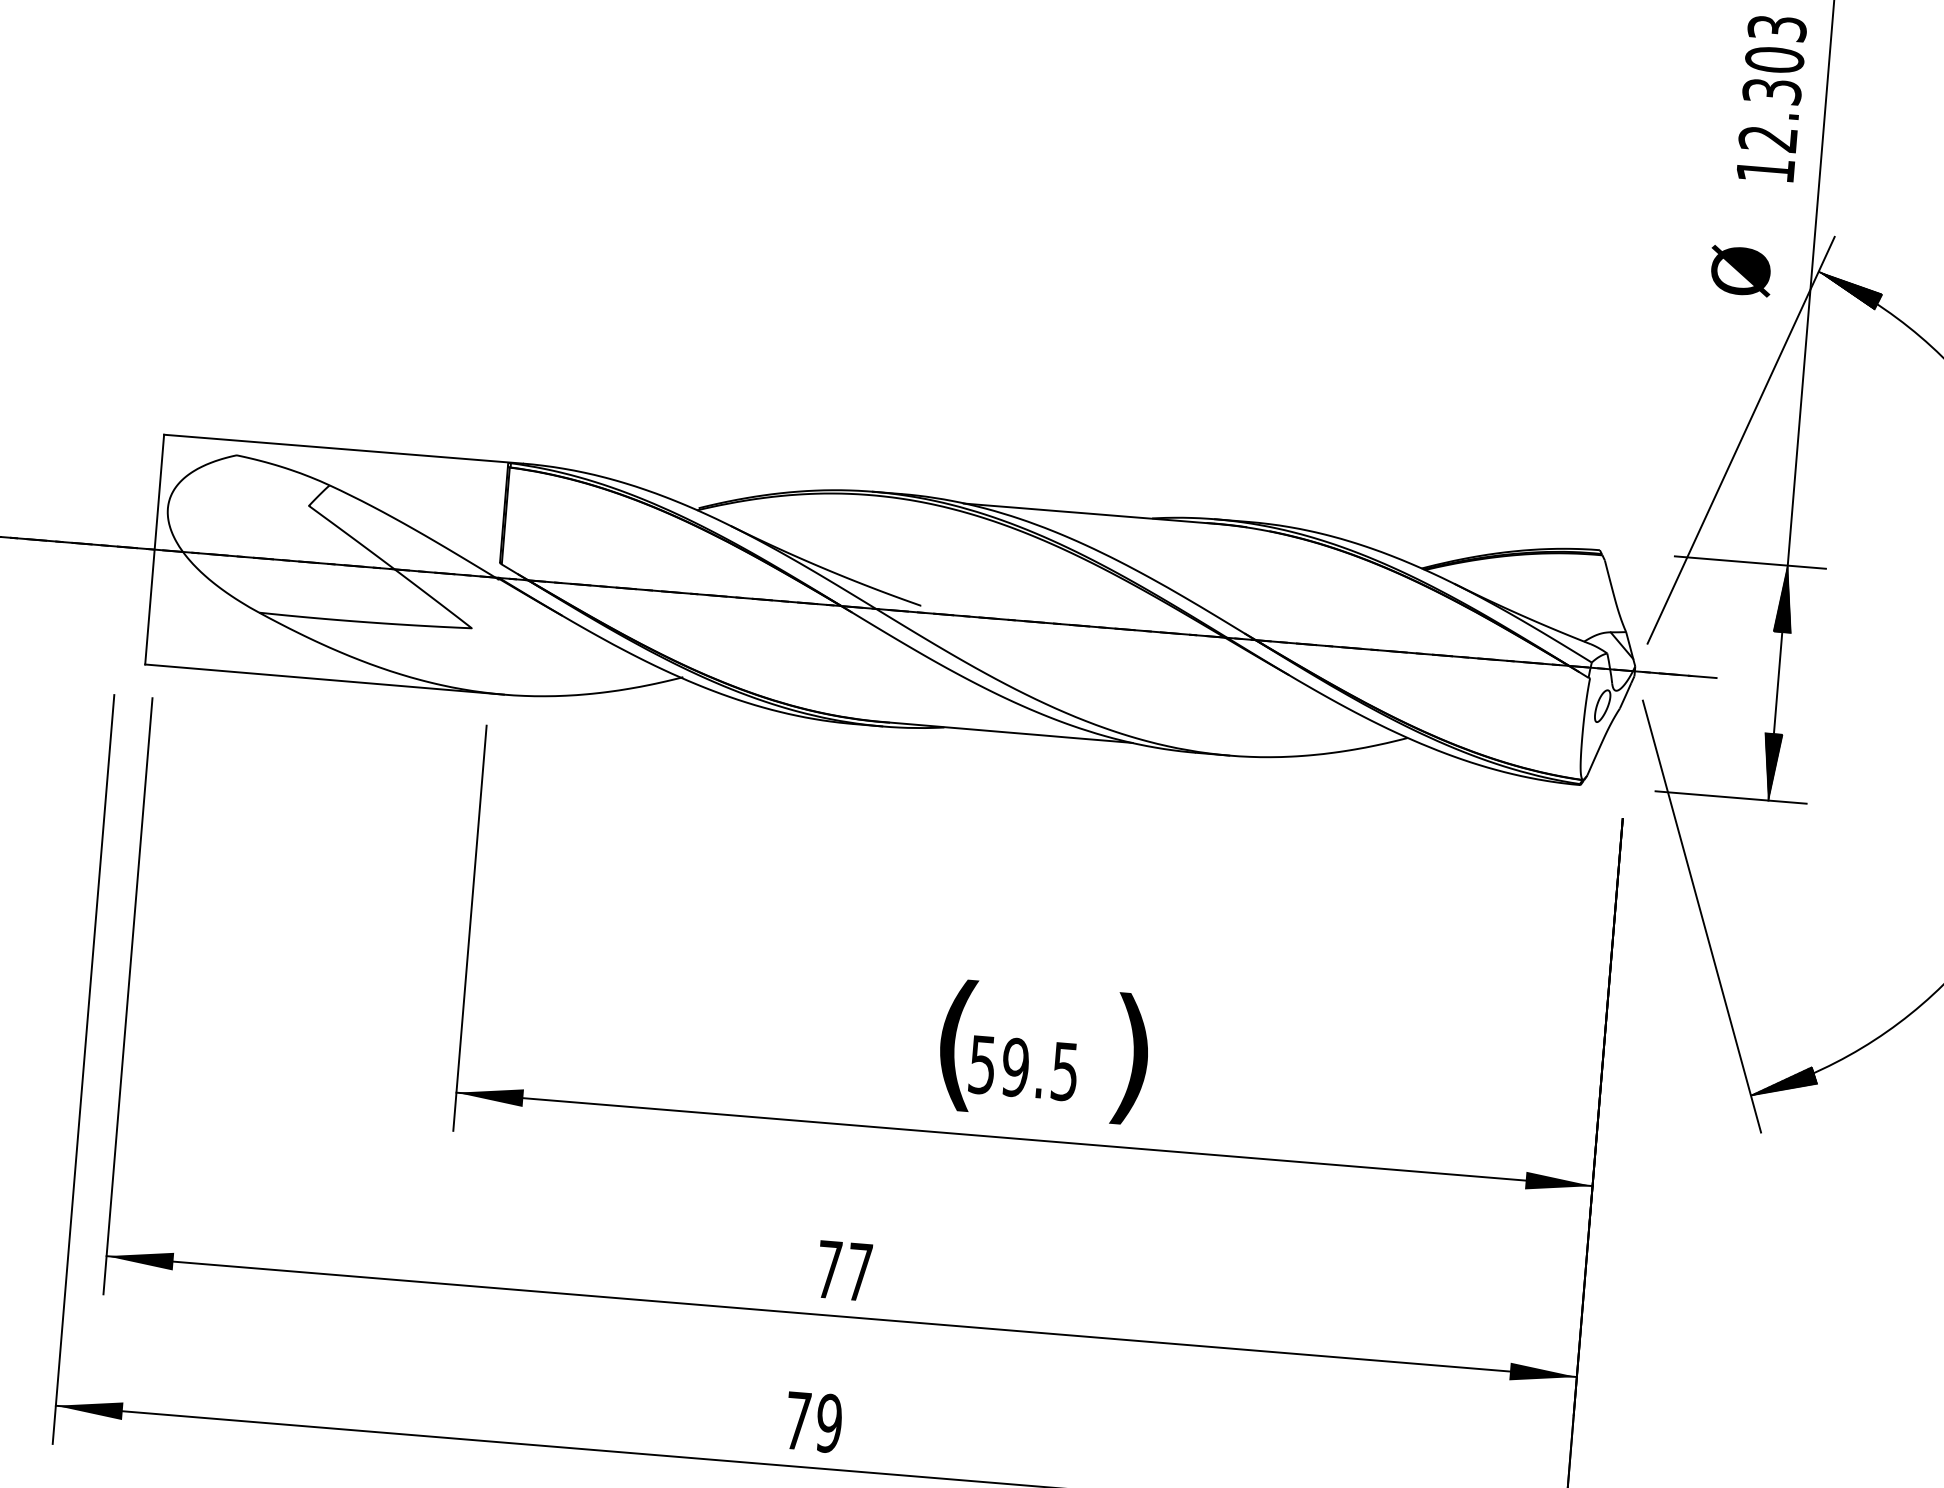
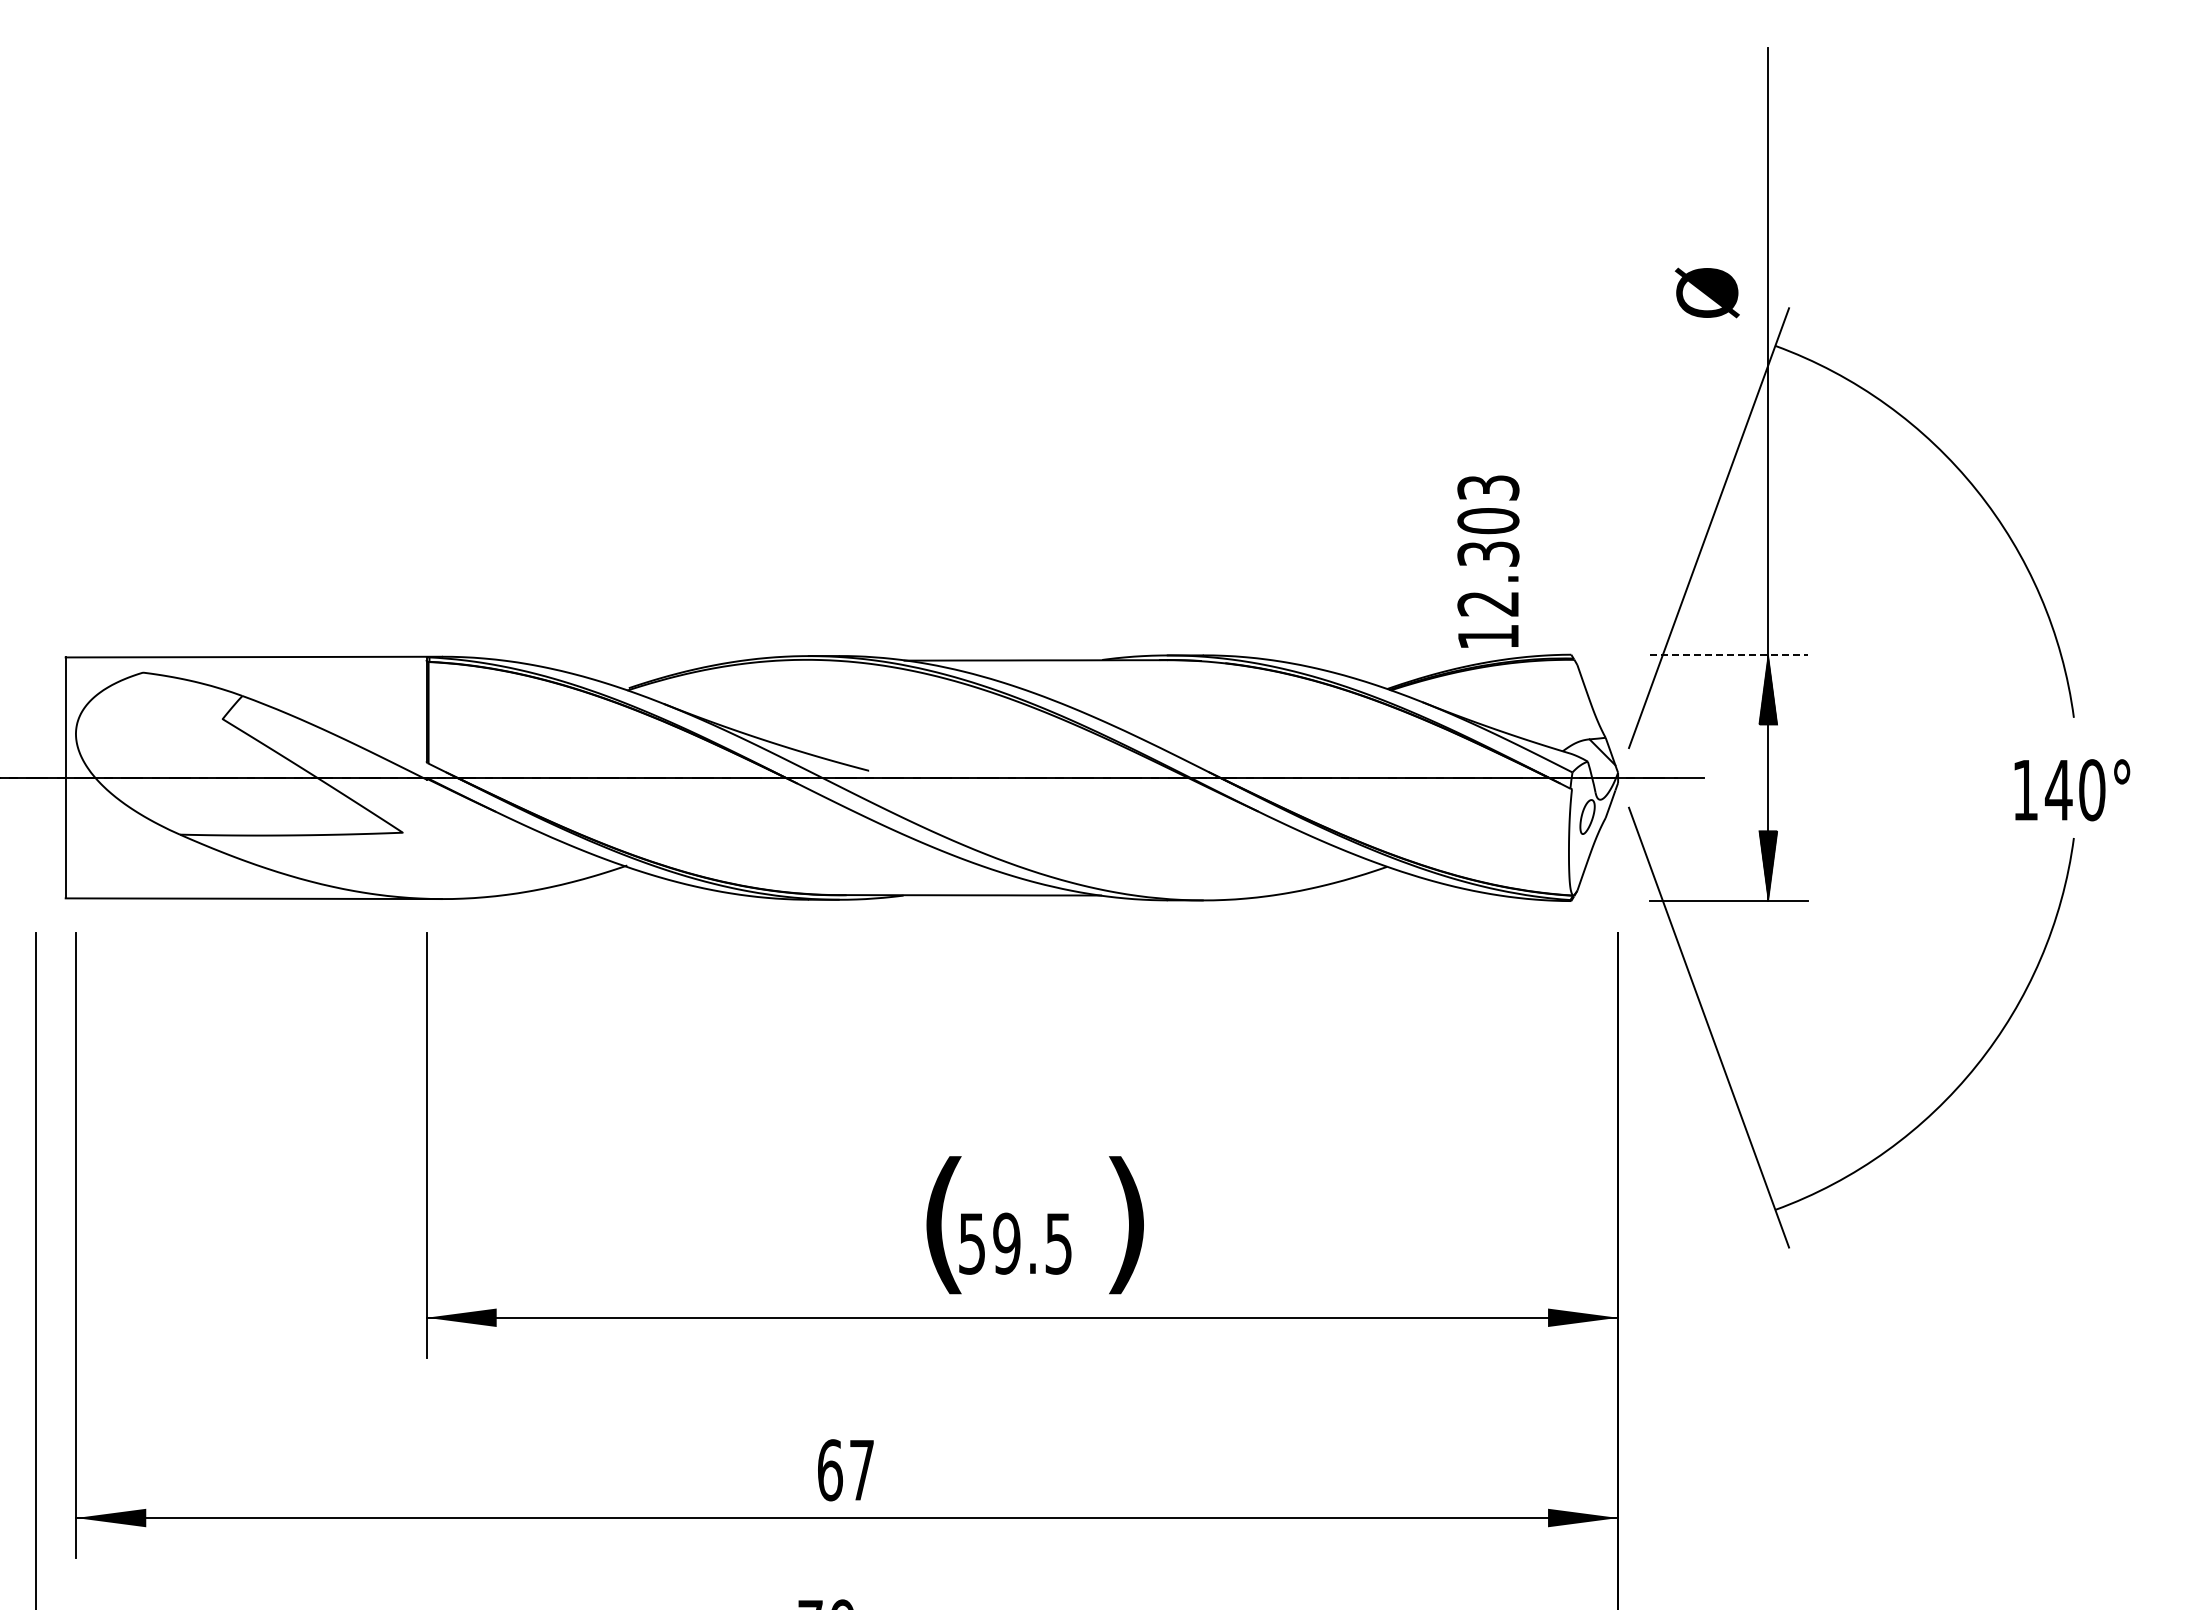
text: (1771, 98) -> (1488, 561), moved
text: (1740, 270) -> (1706, 292), moved
hatch: (1849, 290) -> (1809, 362), removed
line: (1750, 562) -> (1729, 654), solid -> dashed
hatch: (1784, 1081) -> (1809, 1192), removed
text: (829, 1269) -> (830, 1470), 77 -> 67

